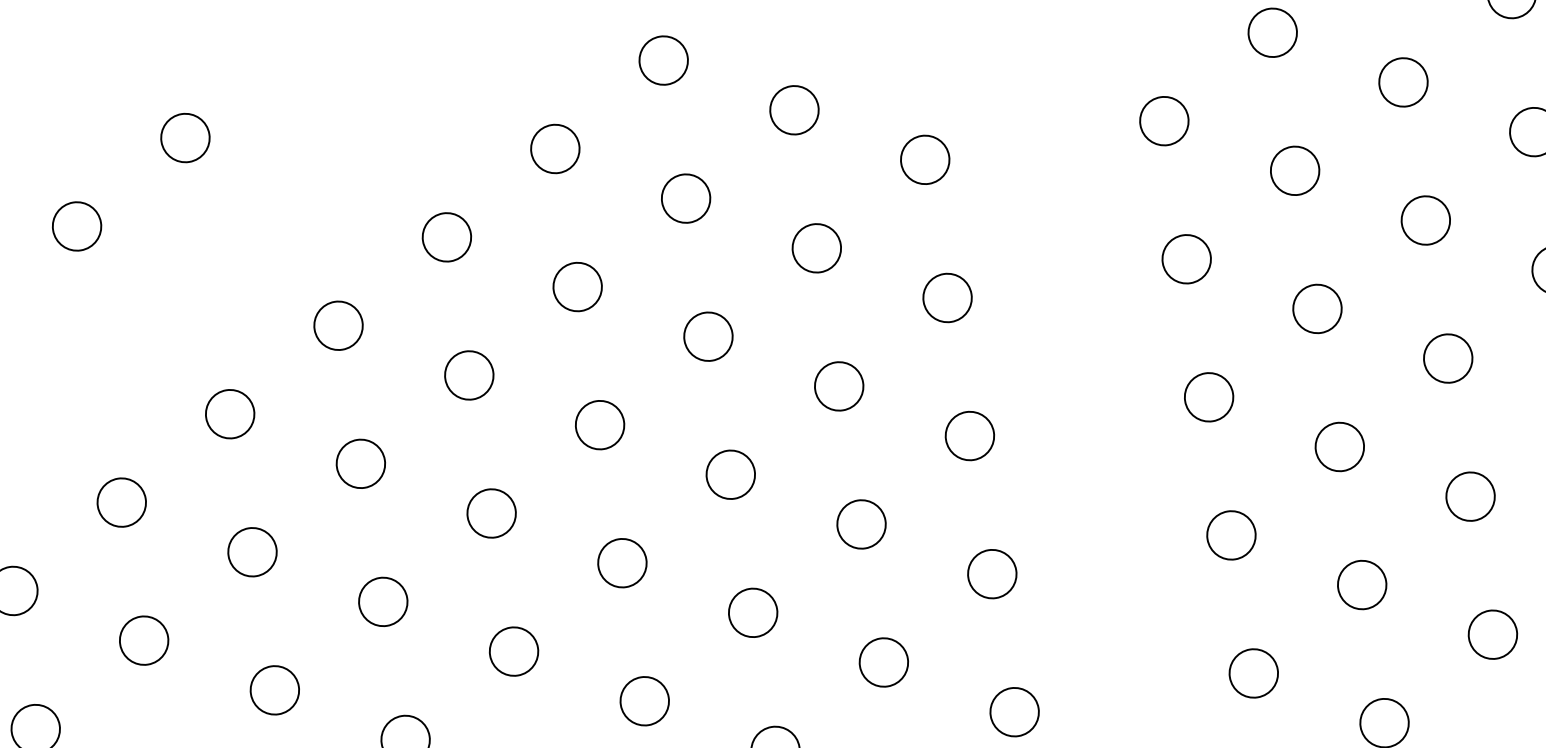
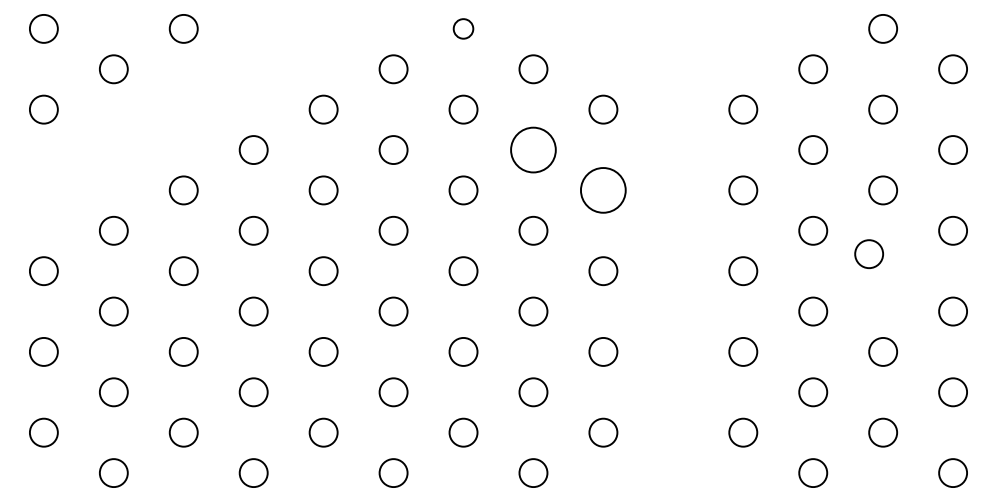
circle: (663, 59) -> (463, 28), size x0.7
circle: (816, 247) -> (533, 149), size x1.6
circle: (947, 298) -> (603, 190), size x1.6
circle: (1446, 357) -> (868, 253), moved

